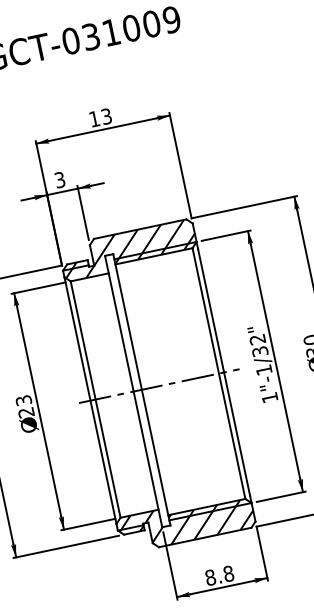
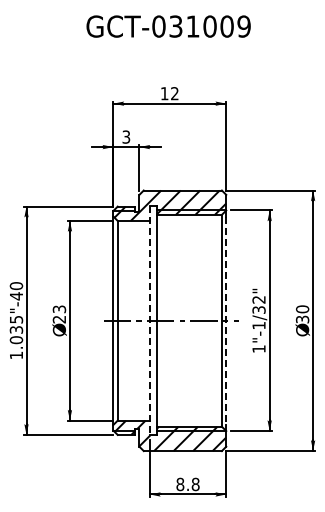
text: (106, 116) -> (174, 93), 13 -> 12
line: (224, 373) -> (226, 321), solid -> dashed
line: (133, 391) -> (149, 320), solid -> dashed

